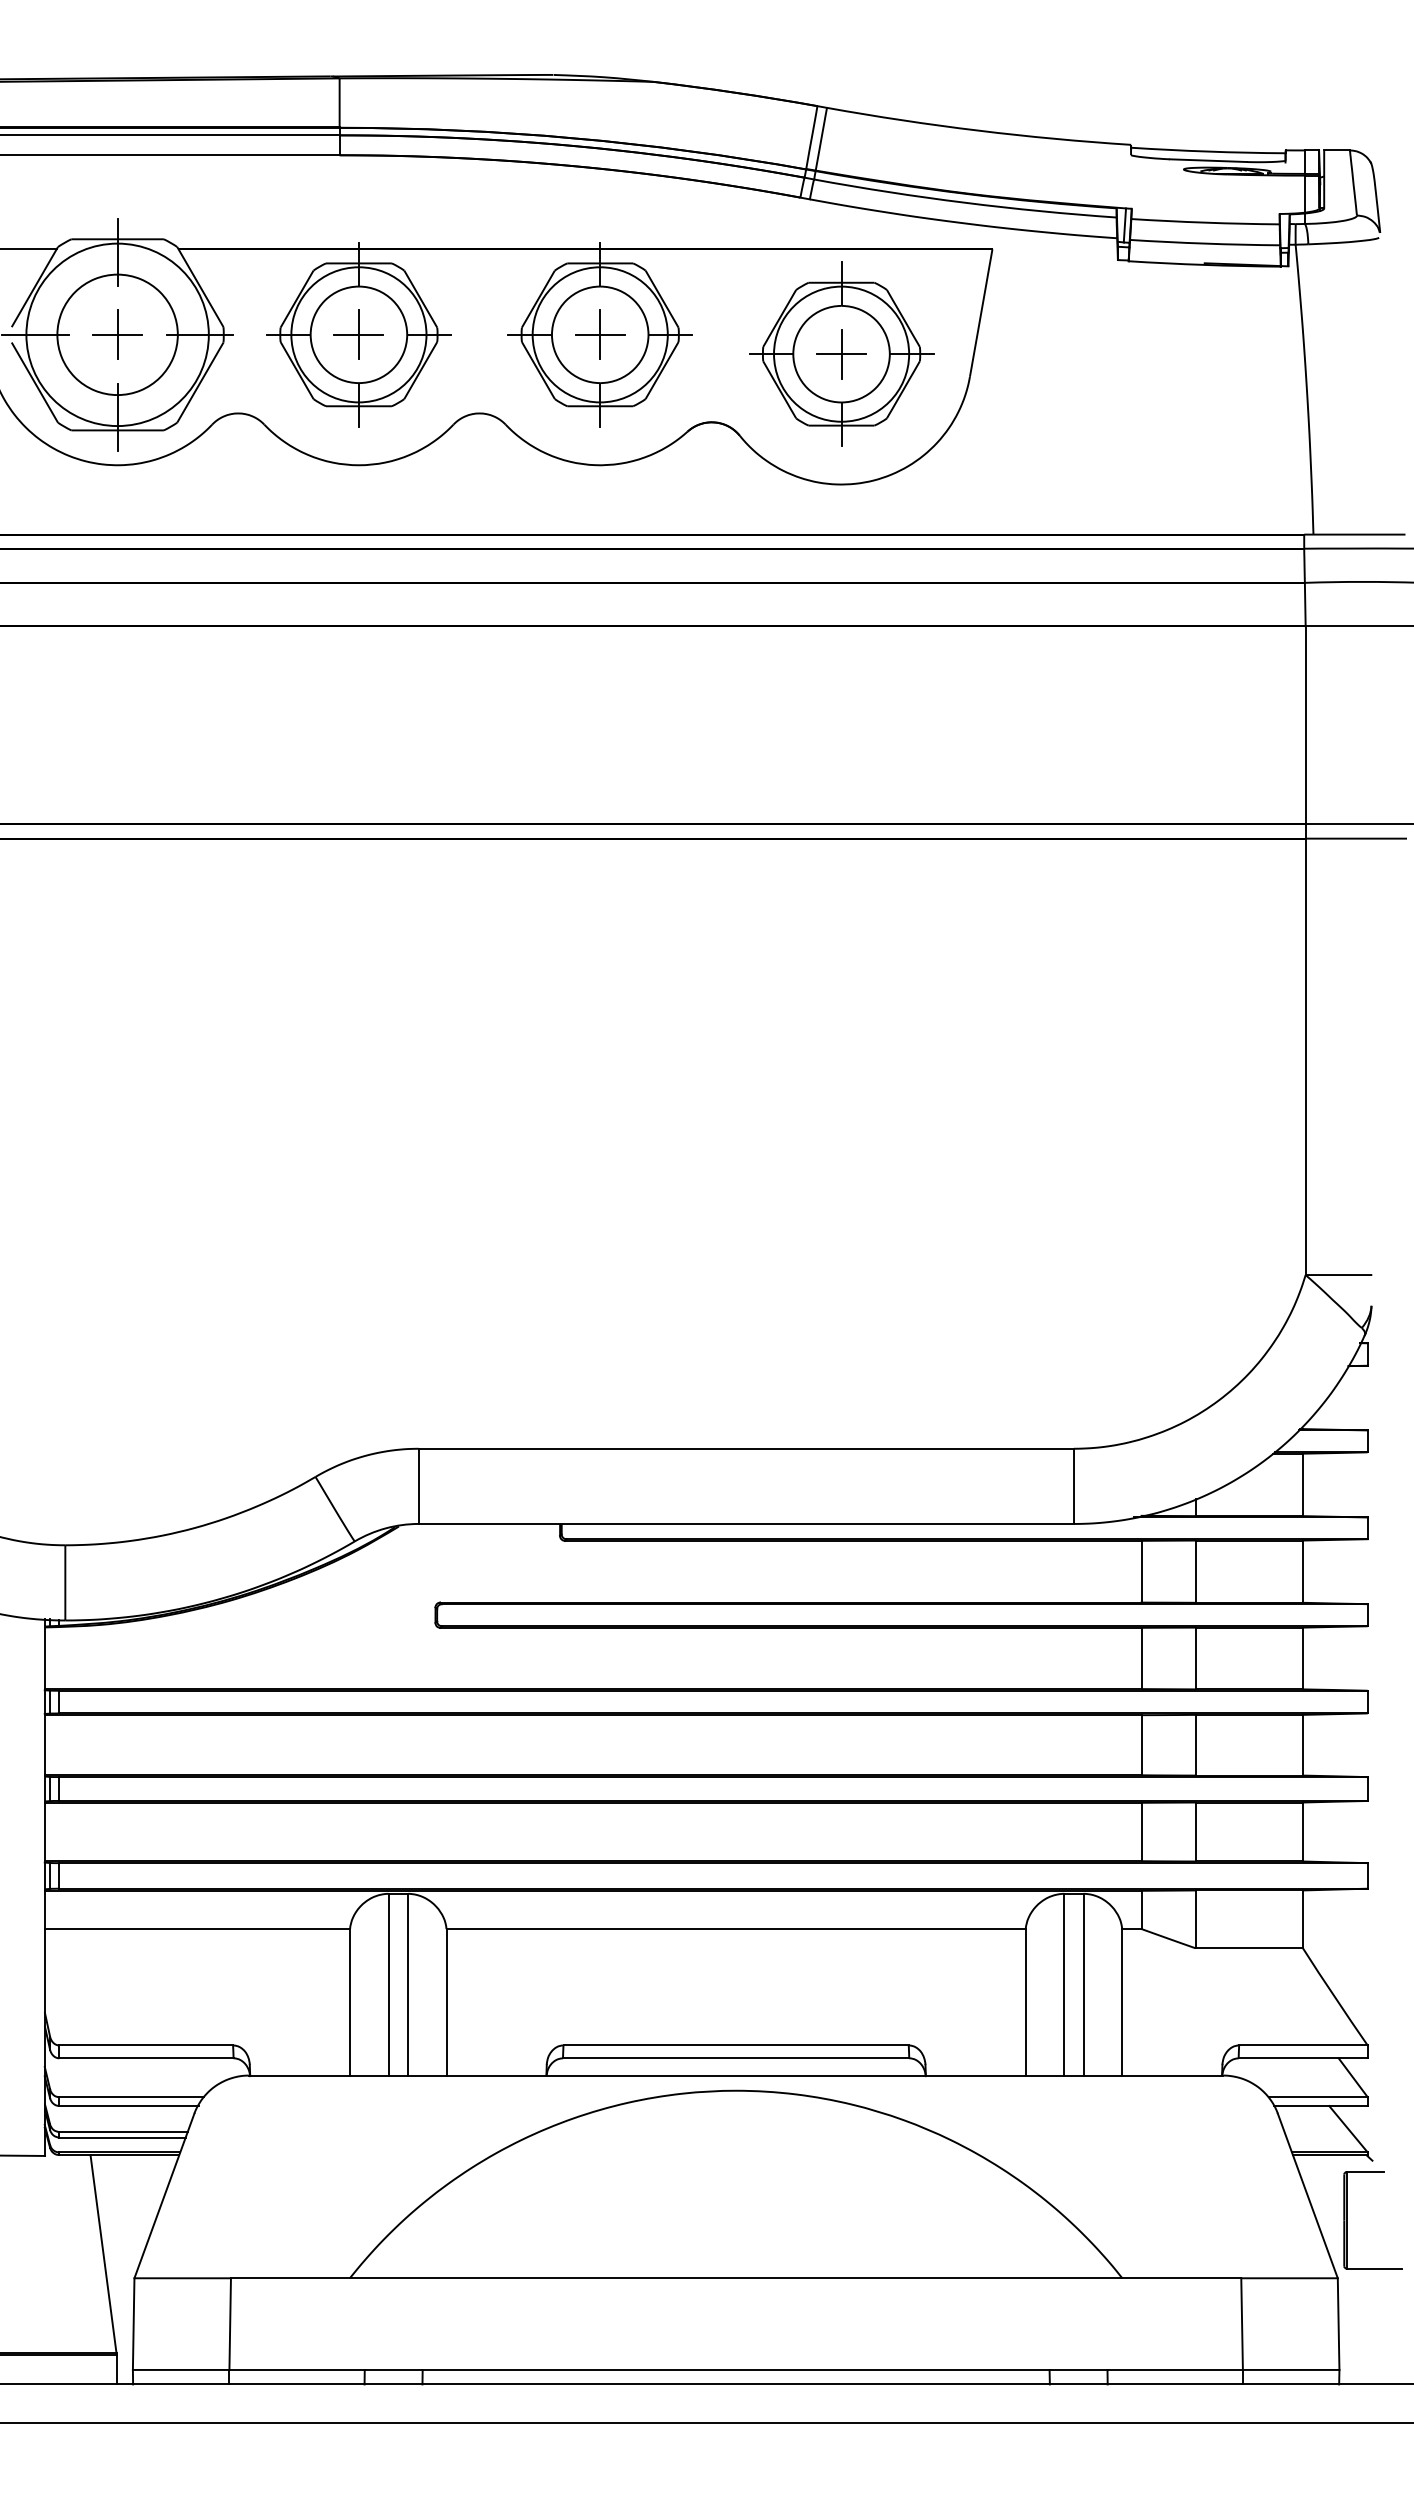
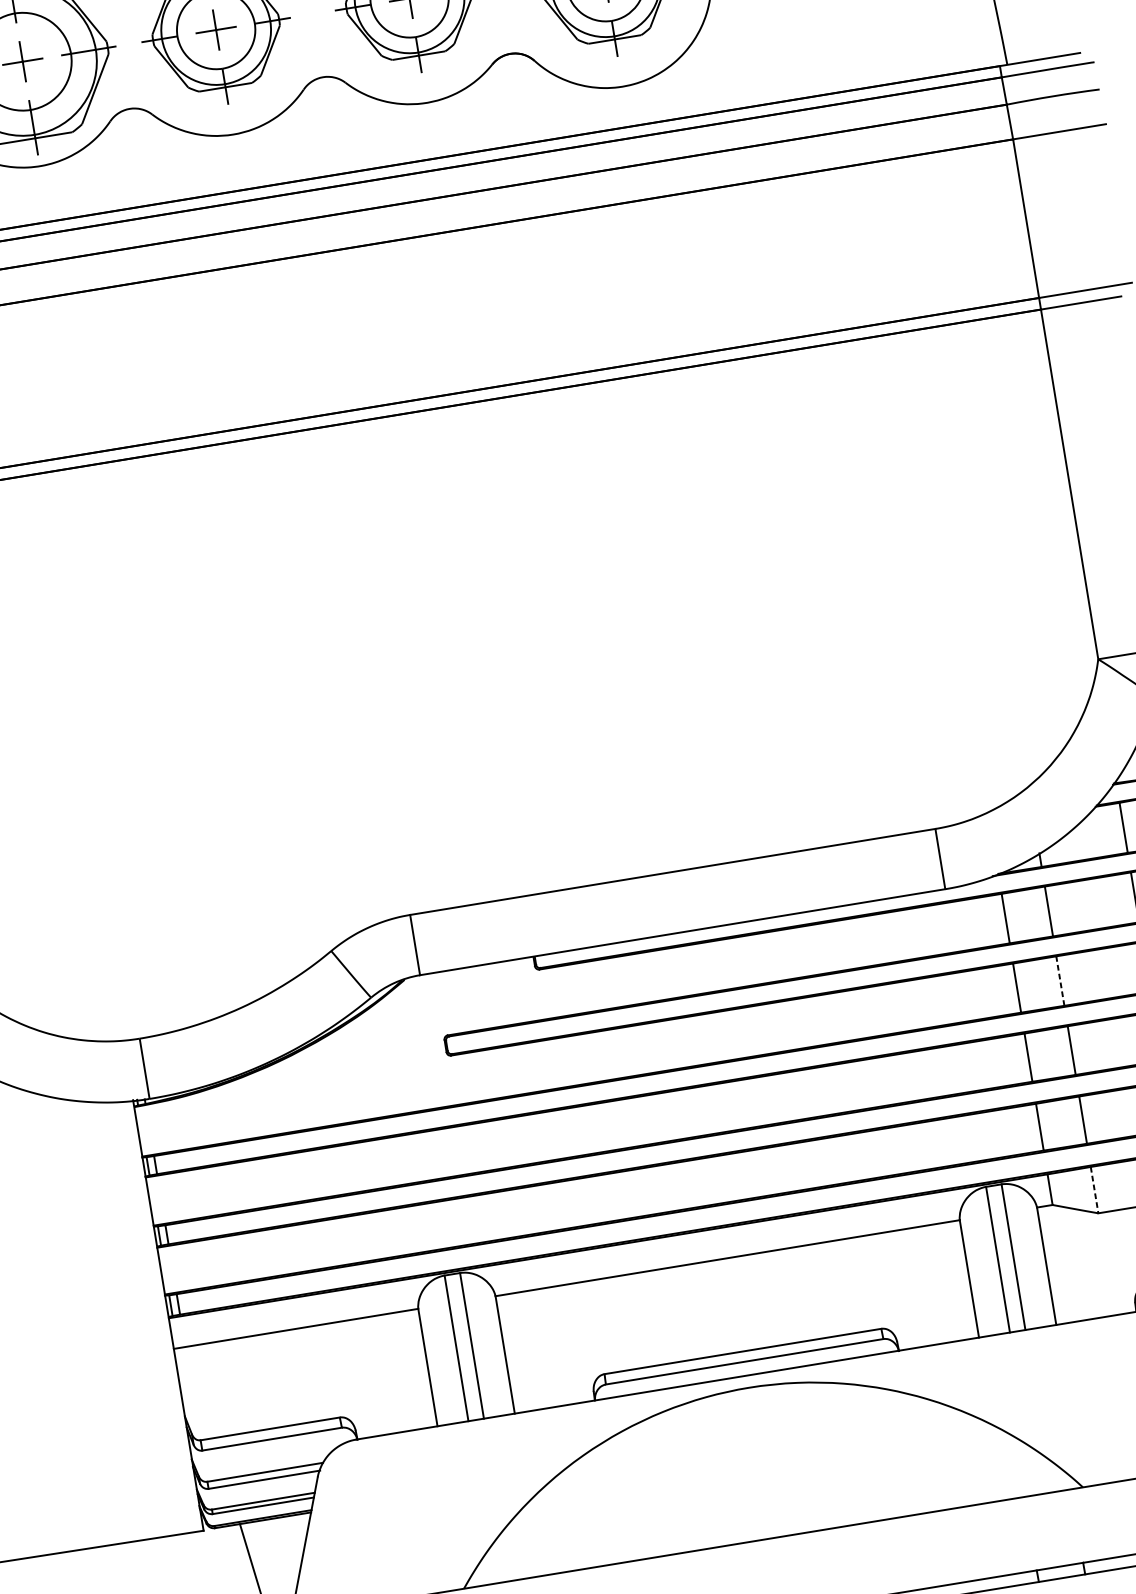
line: (1195, 1658) -> (1060, 981), solid -> dashed
line: (1195, 1919) -> (1094, 1190), solid -> dashed

